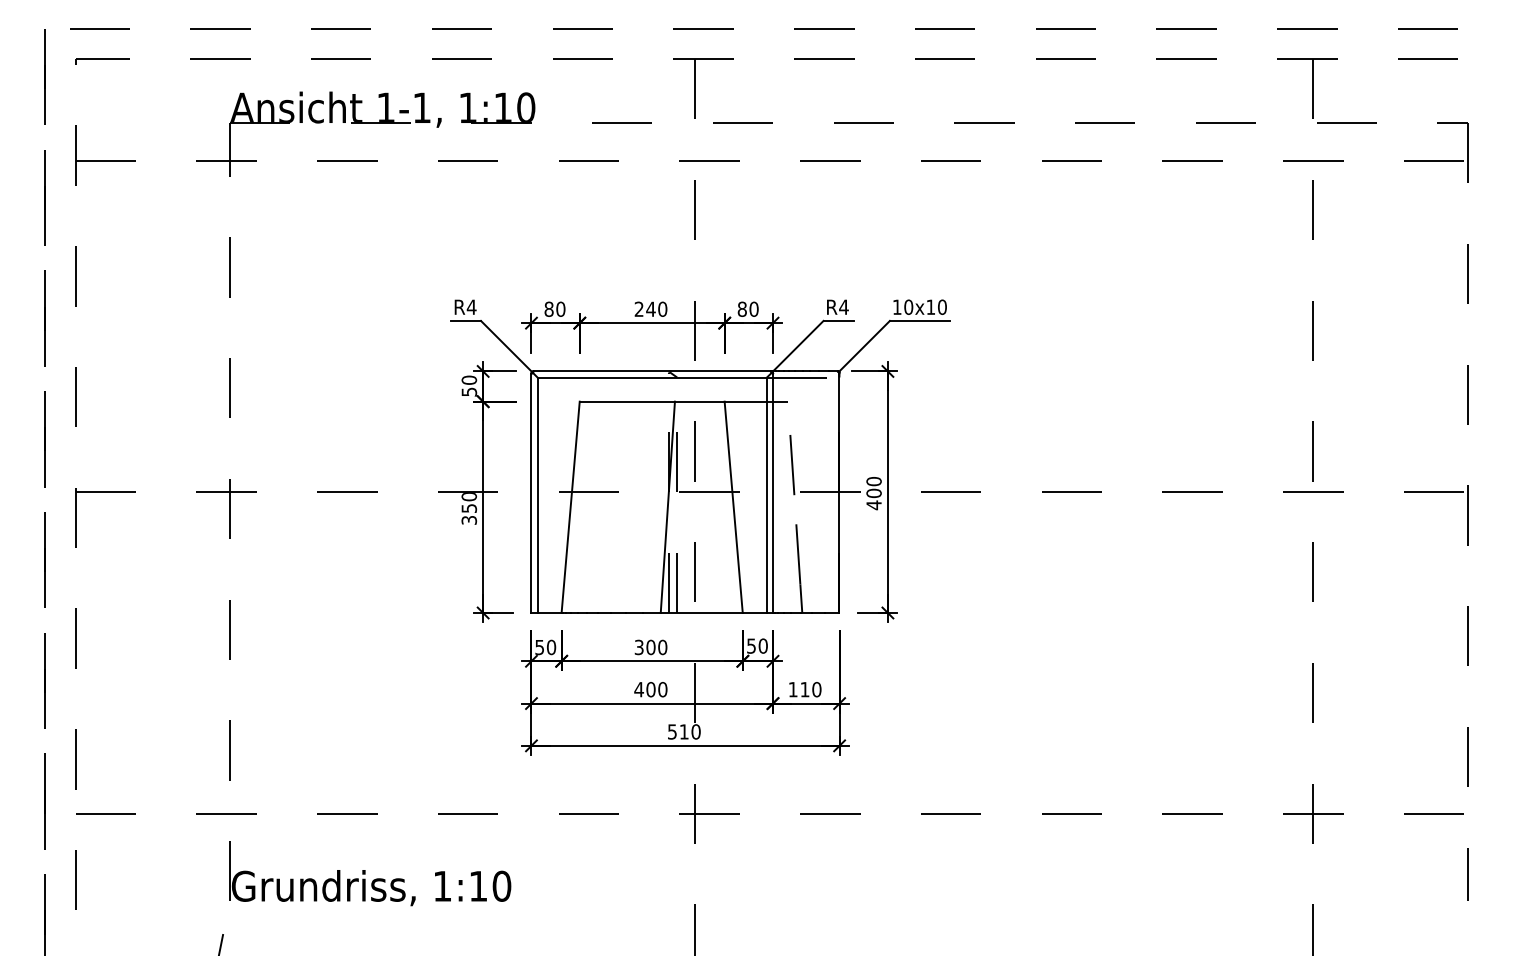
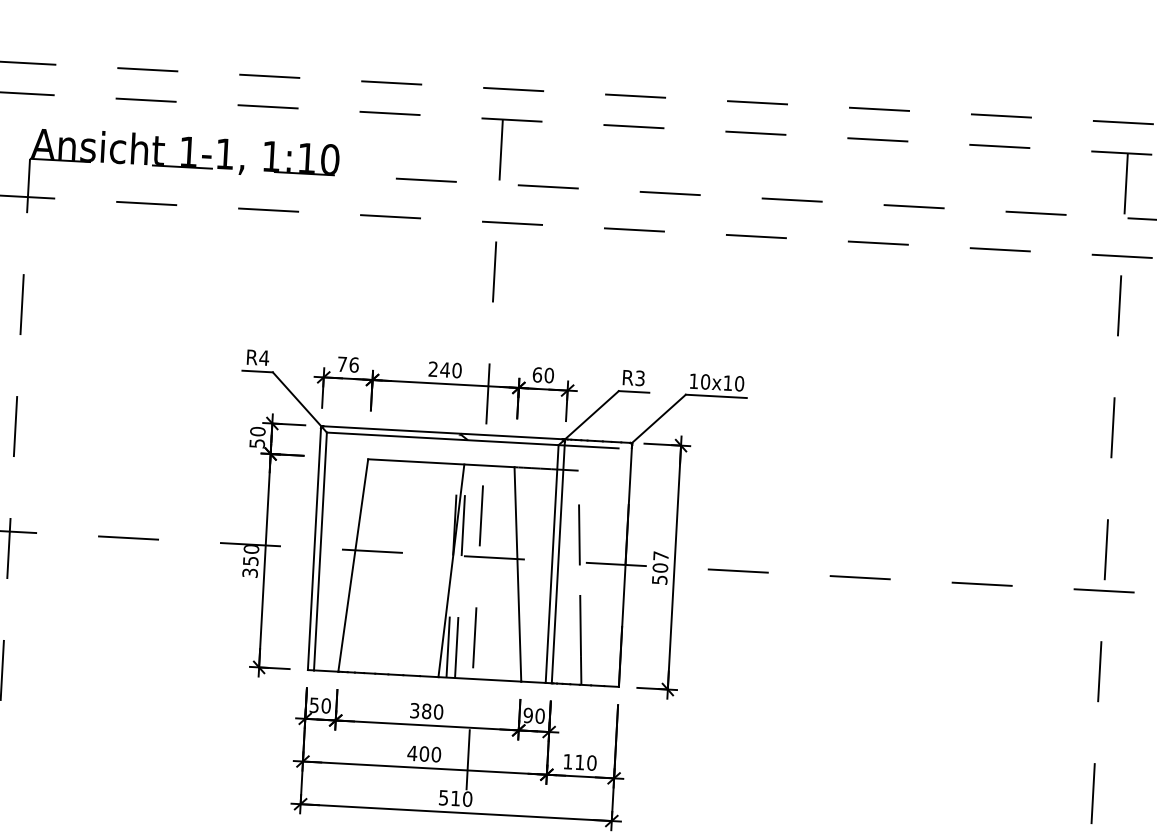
text: (843, 307) -> (639, 378), R4 -> R3
text: (554, 308) -> (347, 363), 80 -> 76
text: (741, 308) -> (536, 374), 80 -> 60
text: (873, 493) -> (659, 568), 400 -> 507
text: (751, 645) -> (528, 714), 50 -> 90
text: (650, 647) -> (426, 711), 300 -> 380

